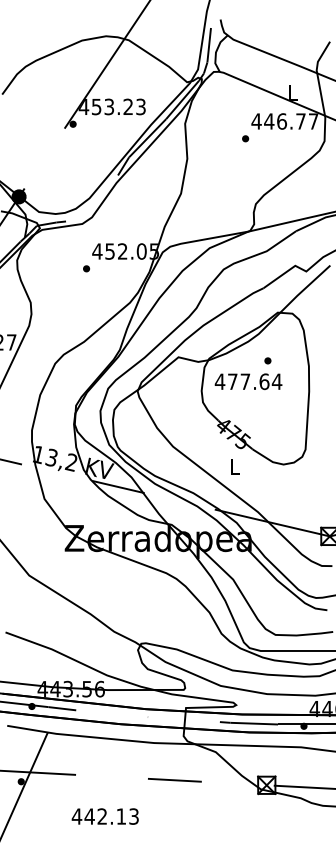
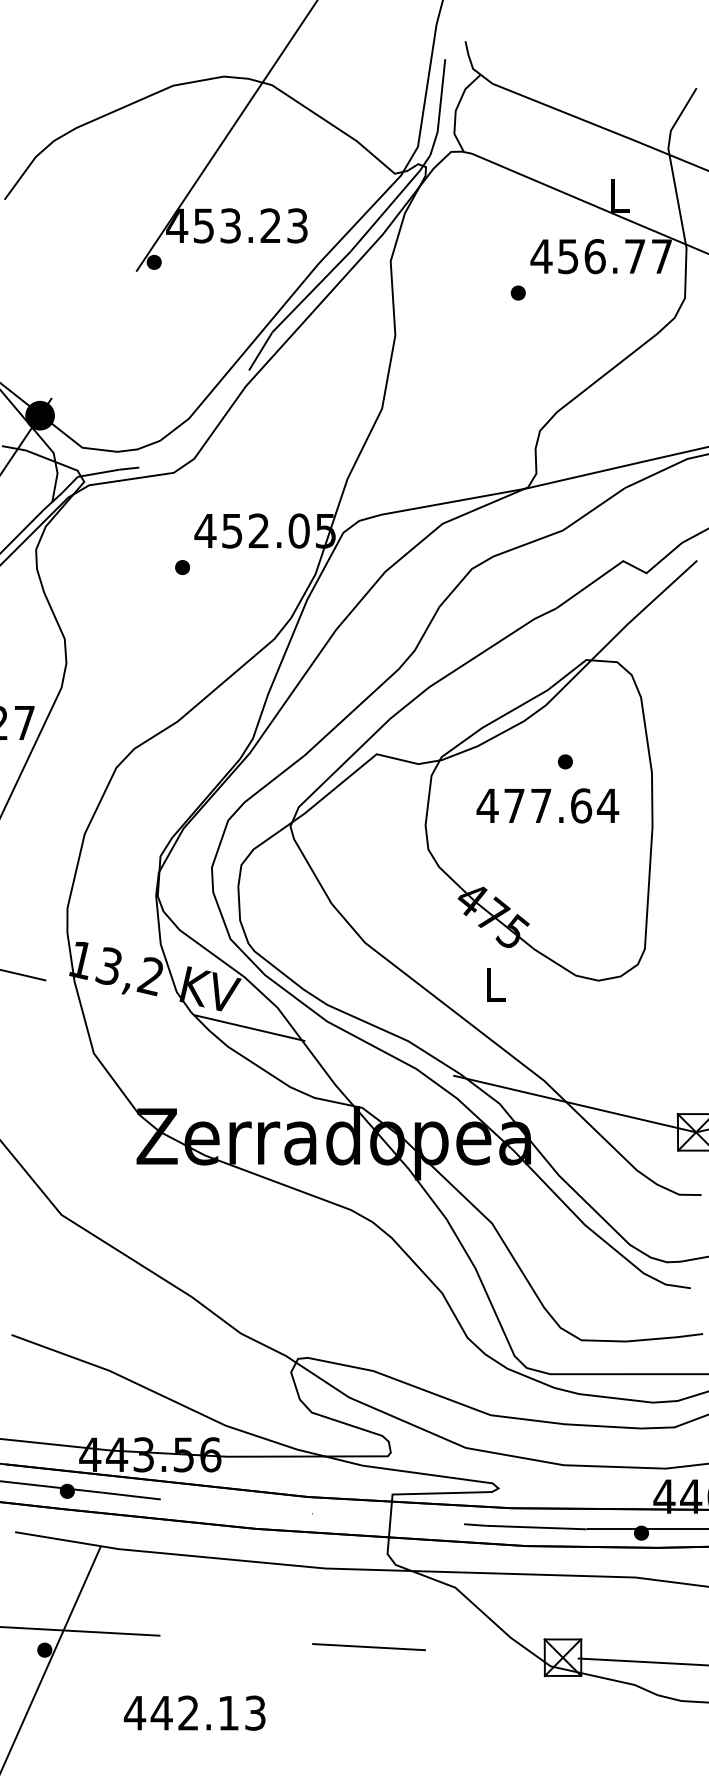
text: (269, 121) -> (568, 256), 446.77 -> 456.77
text: (248, 381) -> (547, 805), moved
text: (104, 816) -> (193, 1712), moved

